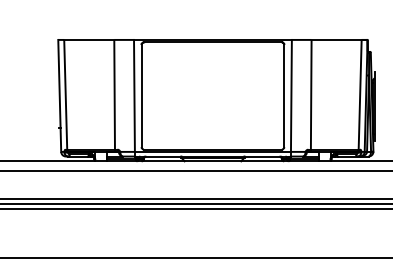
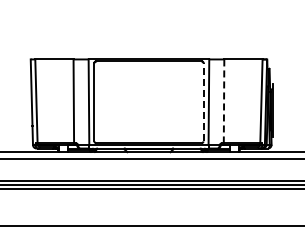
line: (284, 94) -> (203, 101), solid -> dashed
line: (311, 96) -> (224, 102), solid -> dashed

